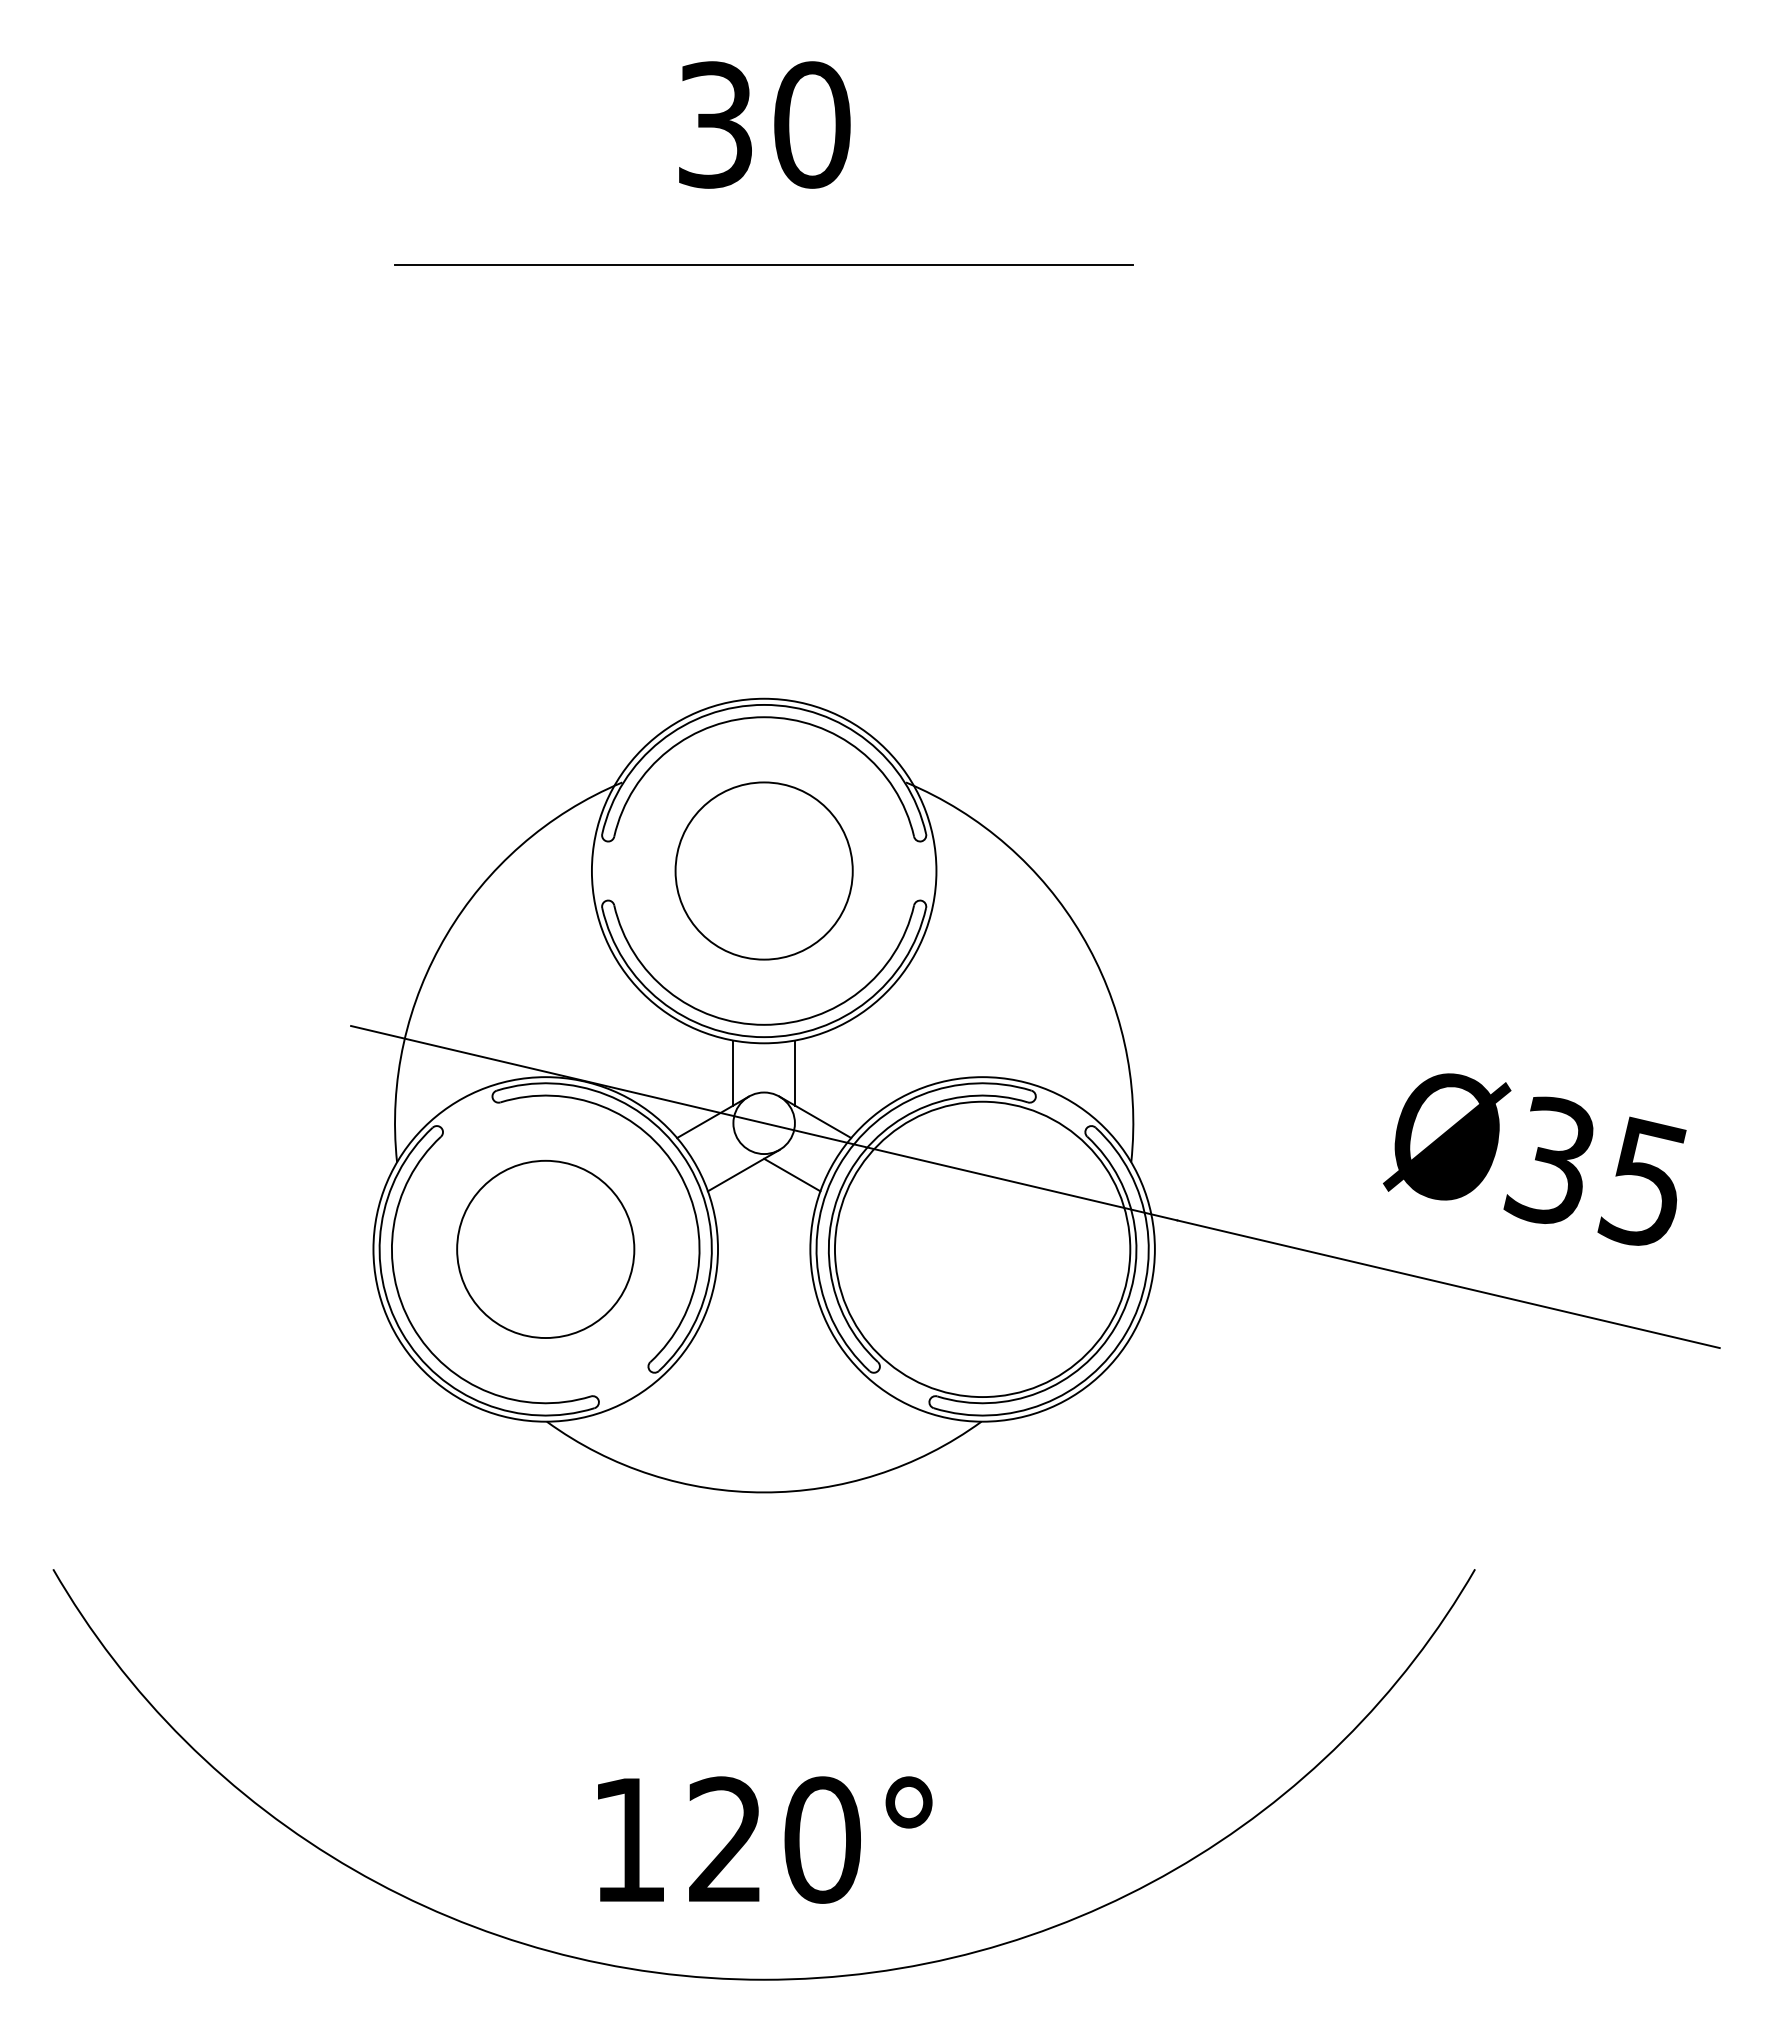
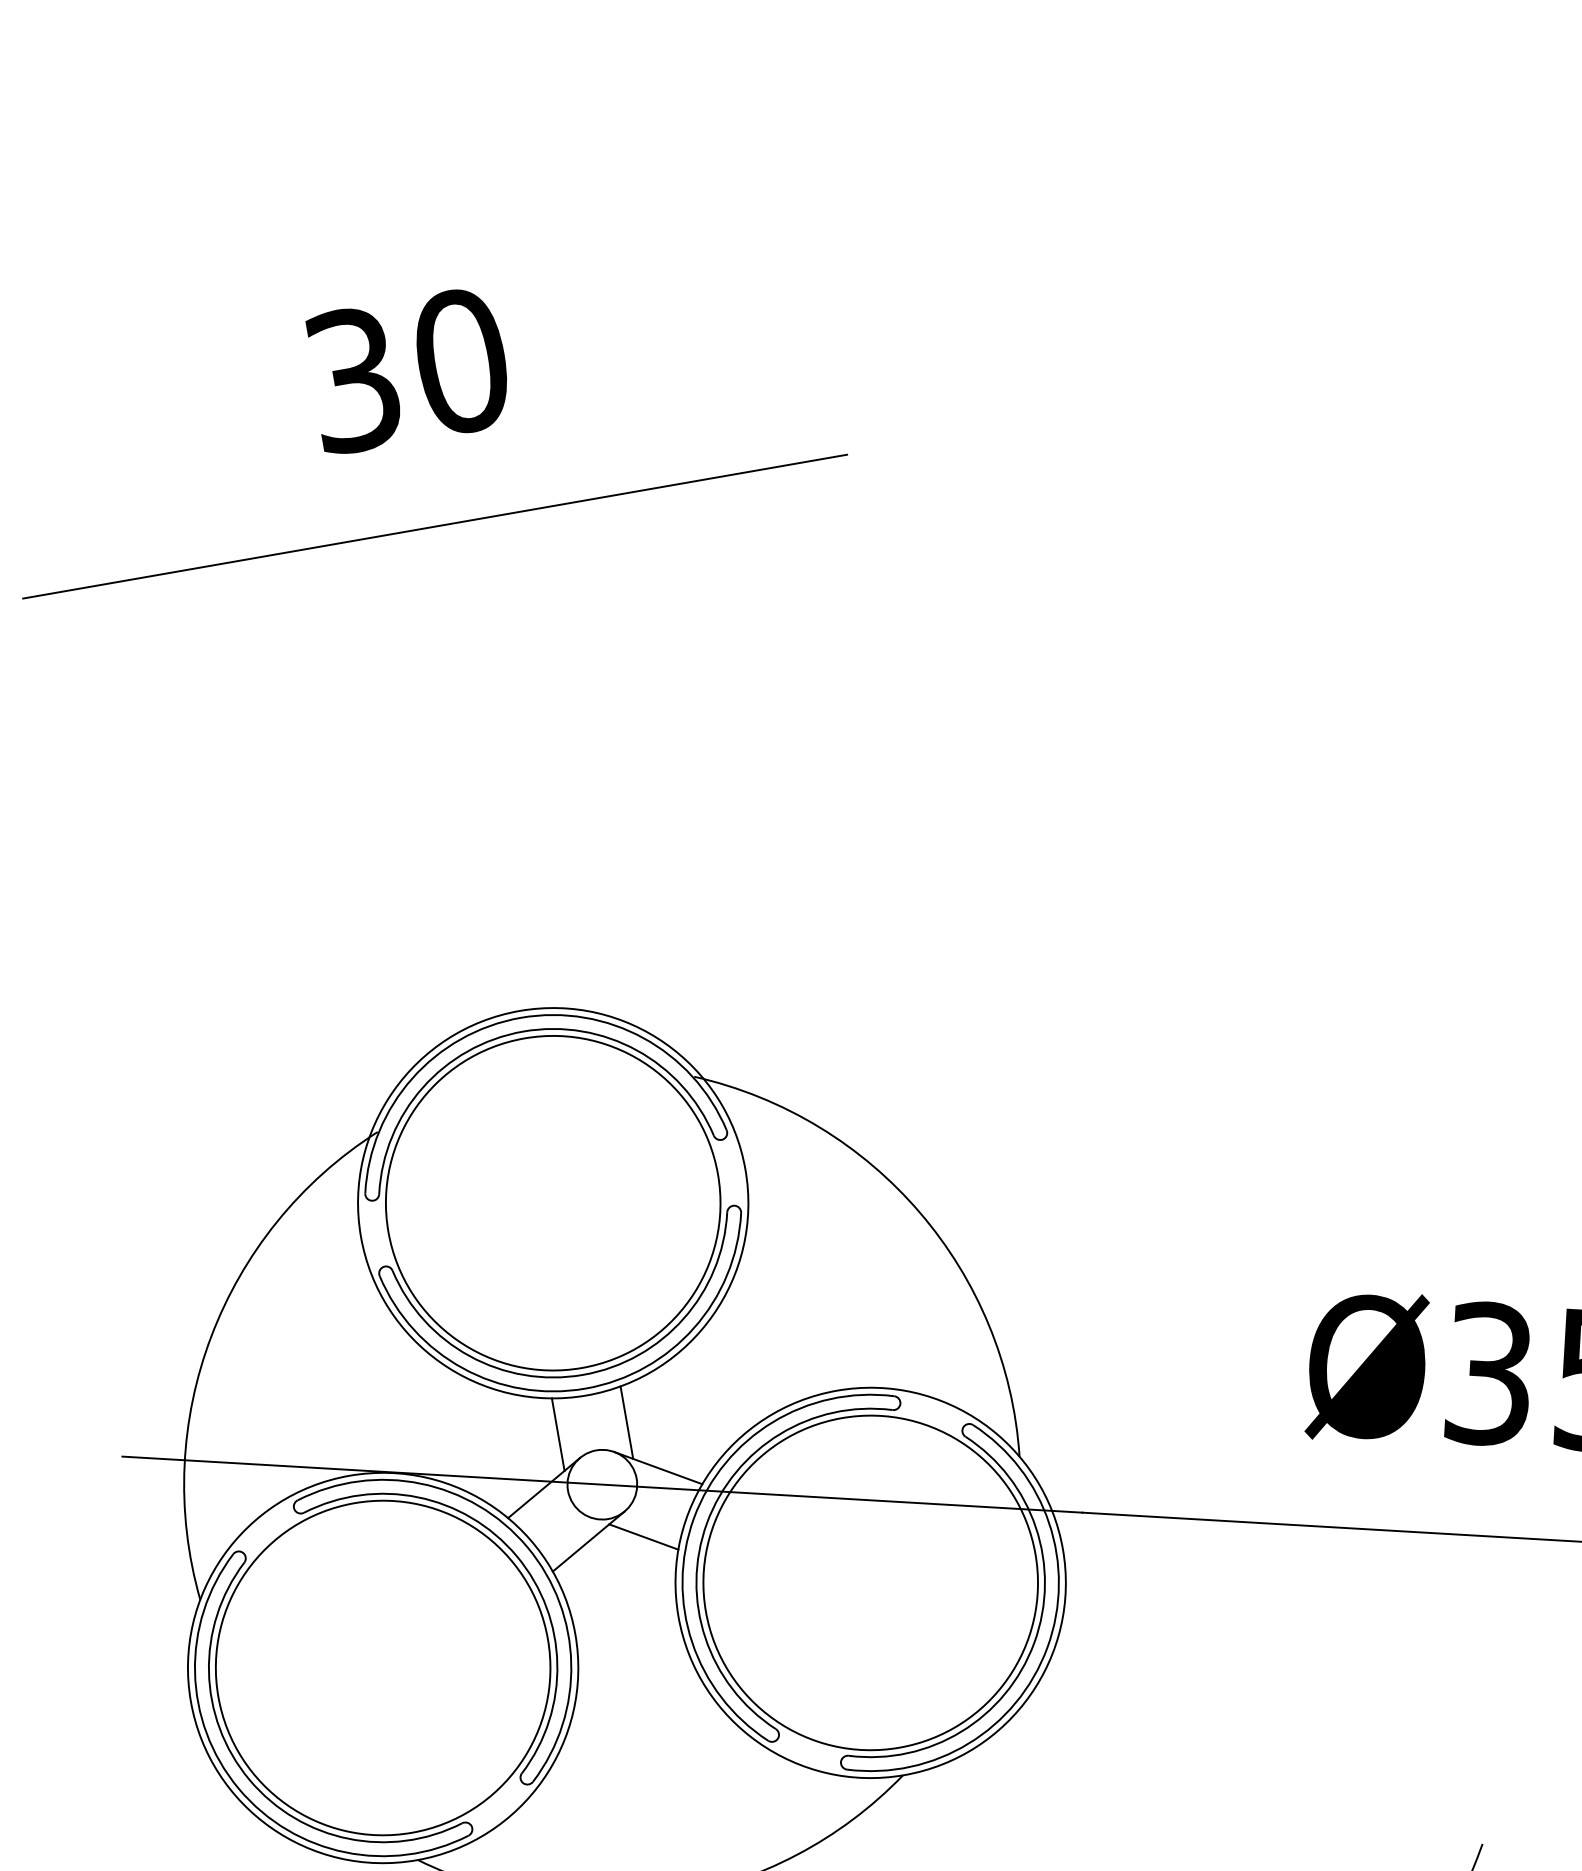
circle: (763, 870) -> (552, 1202), size x1.67
circle: (545, 1249) -> (382, 1668), size x1.67

